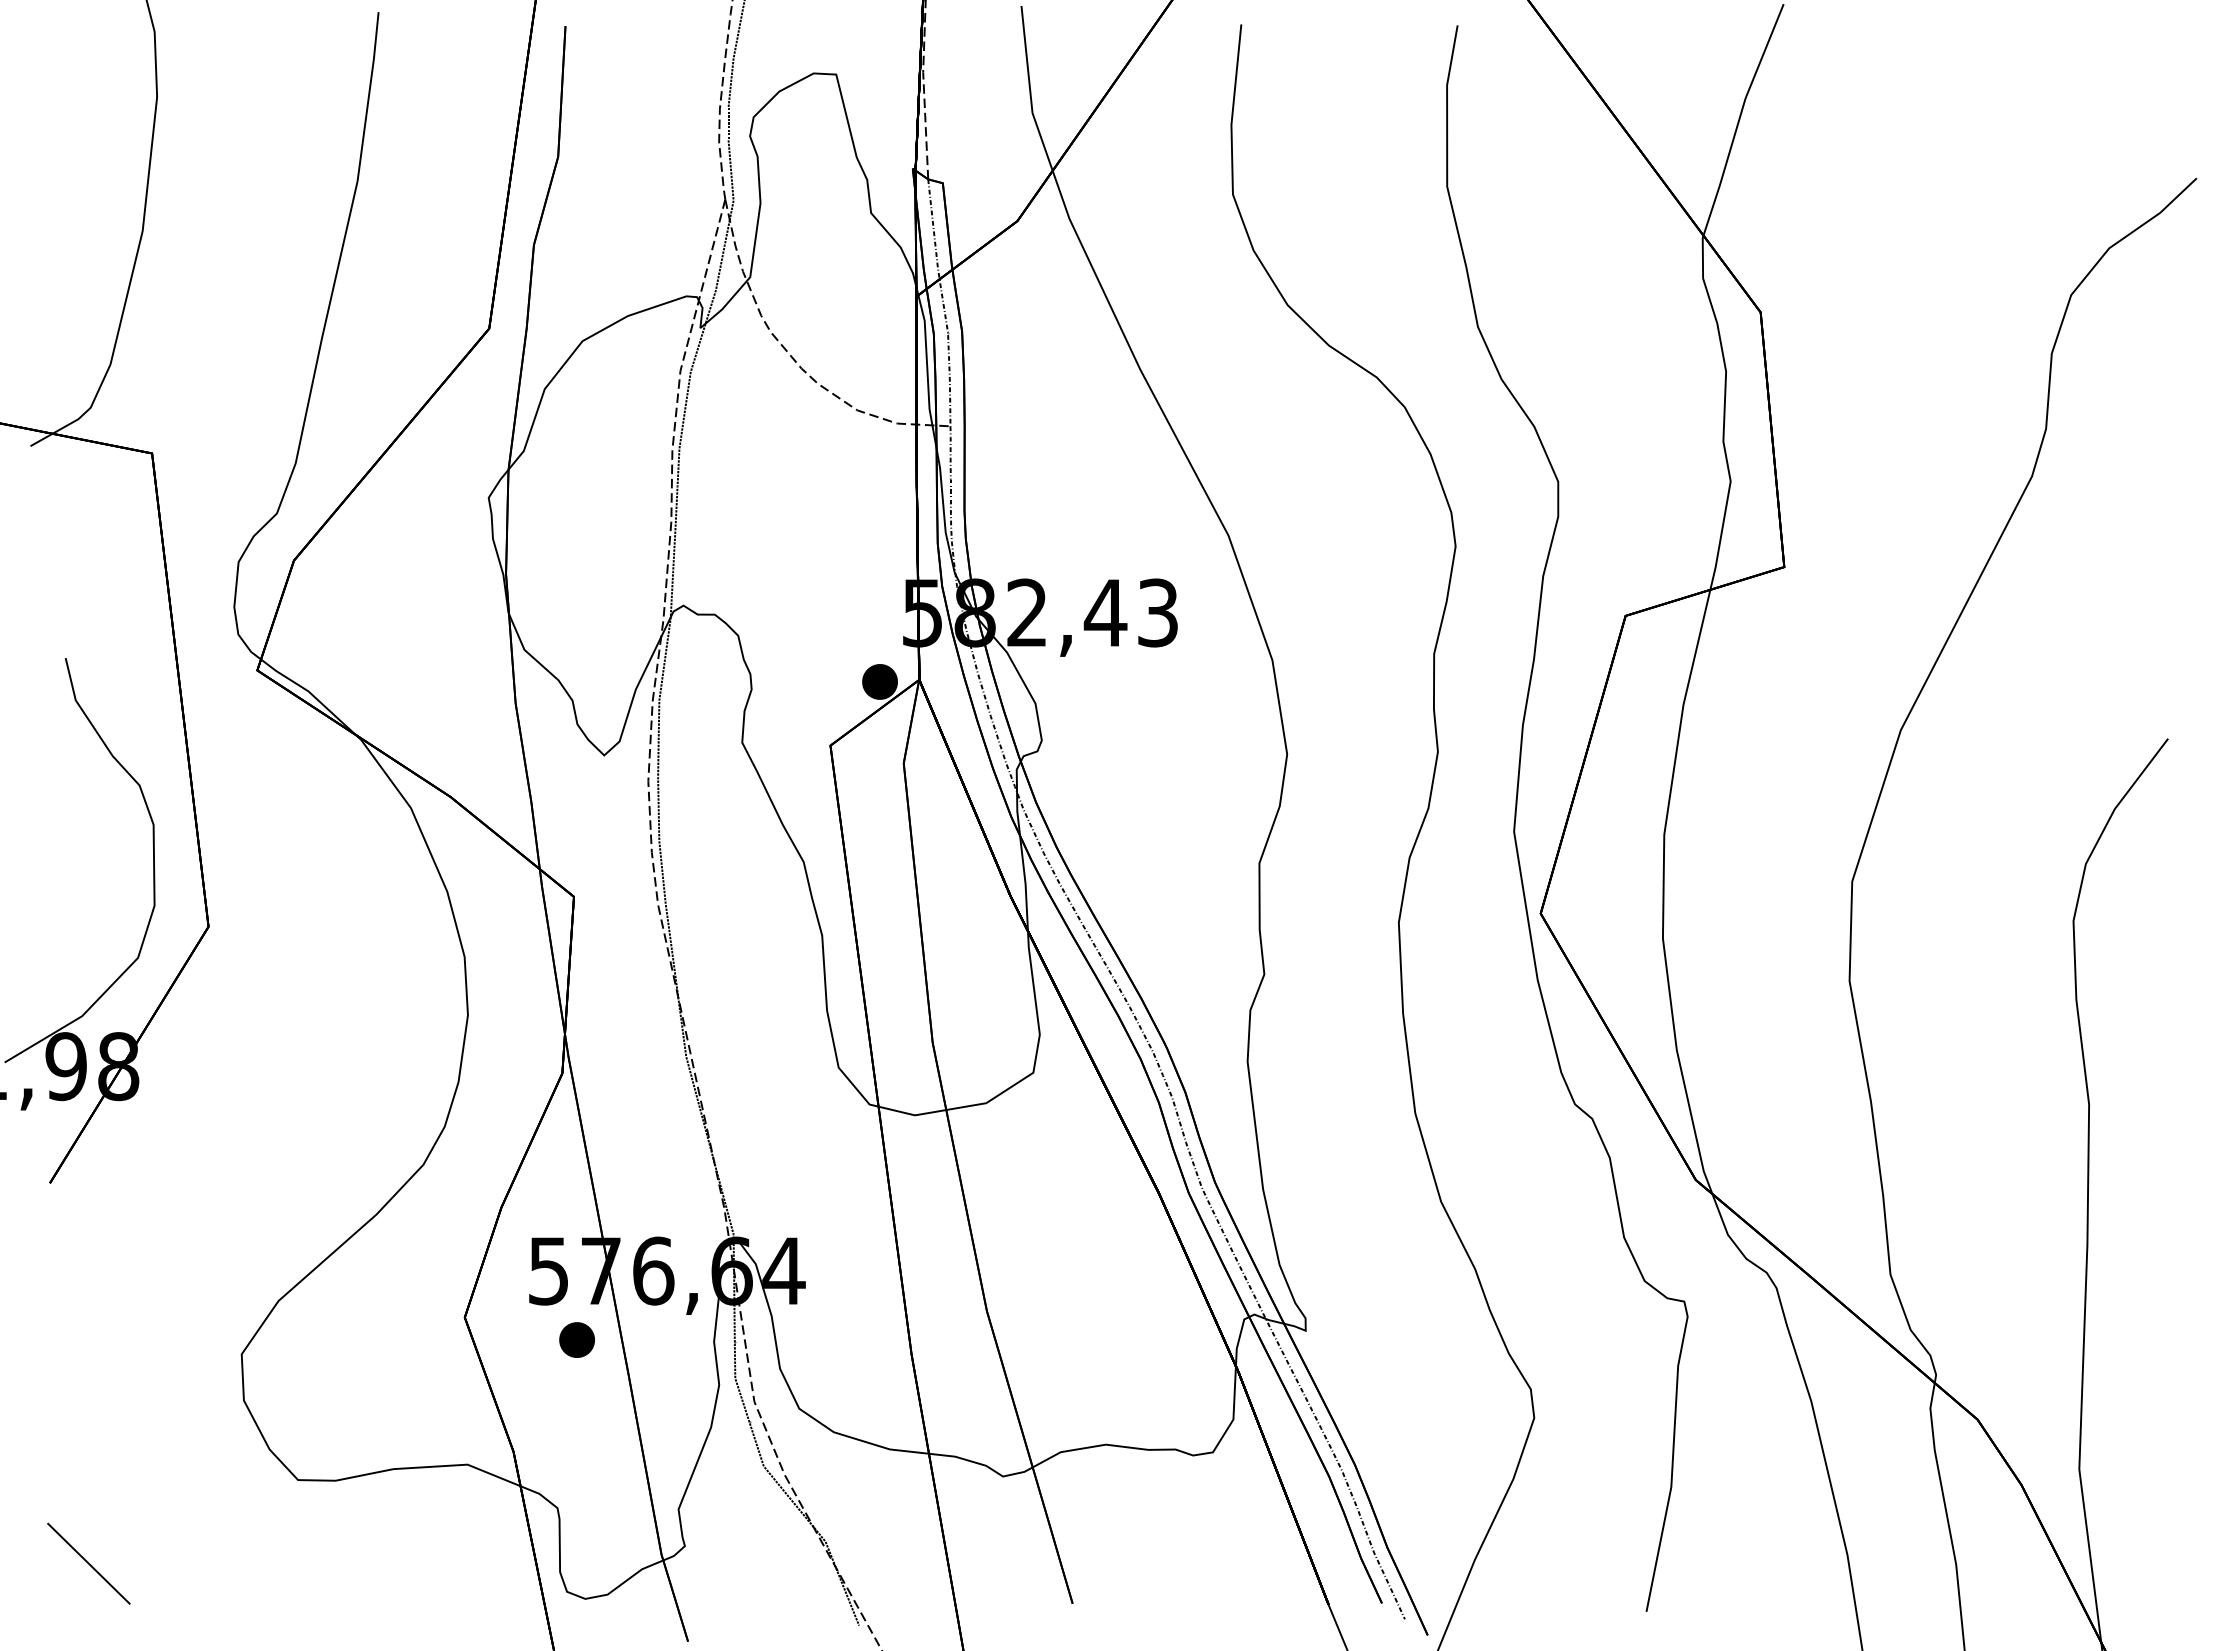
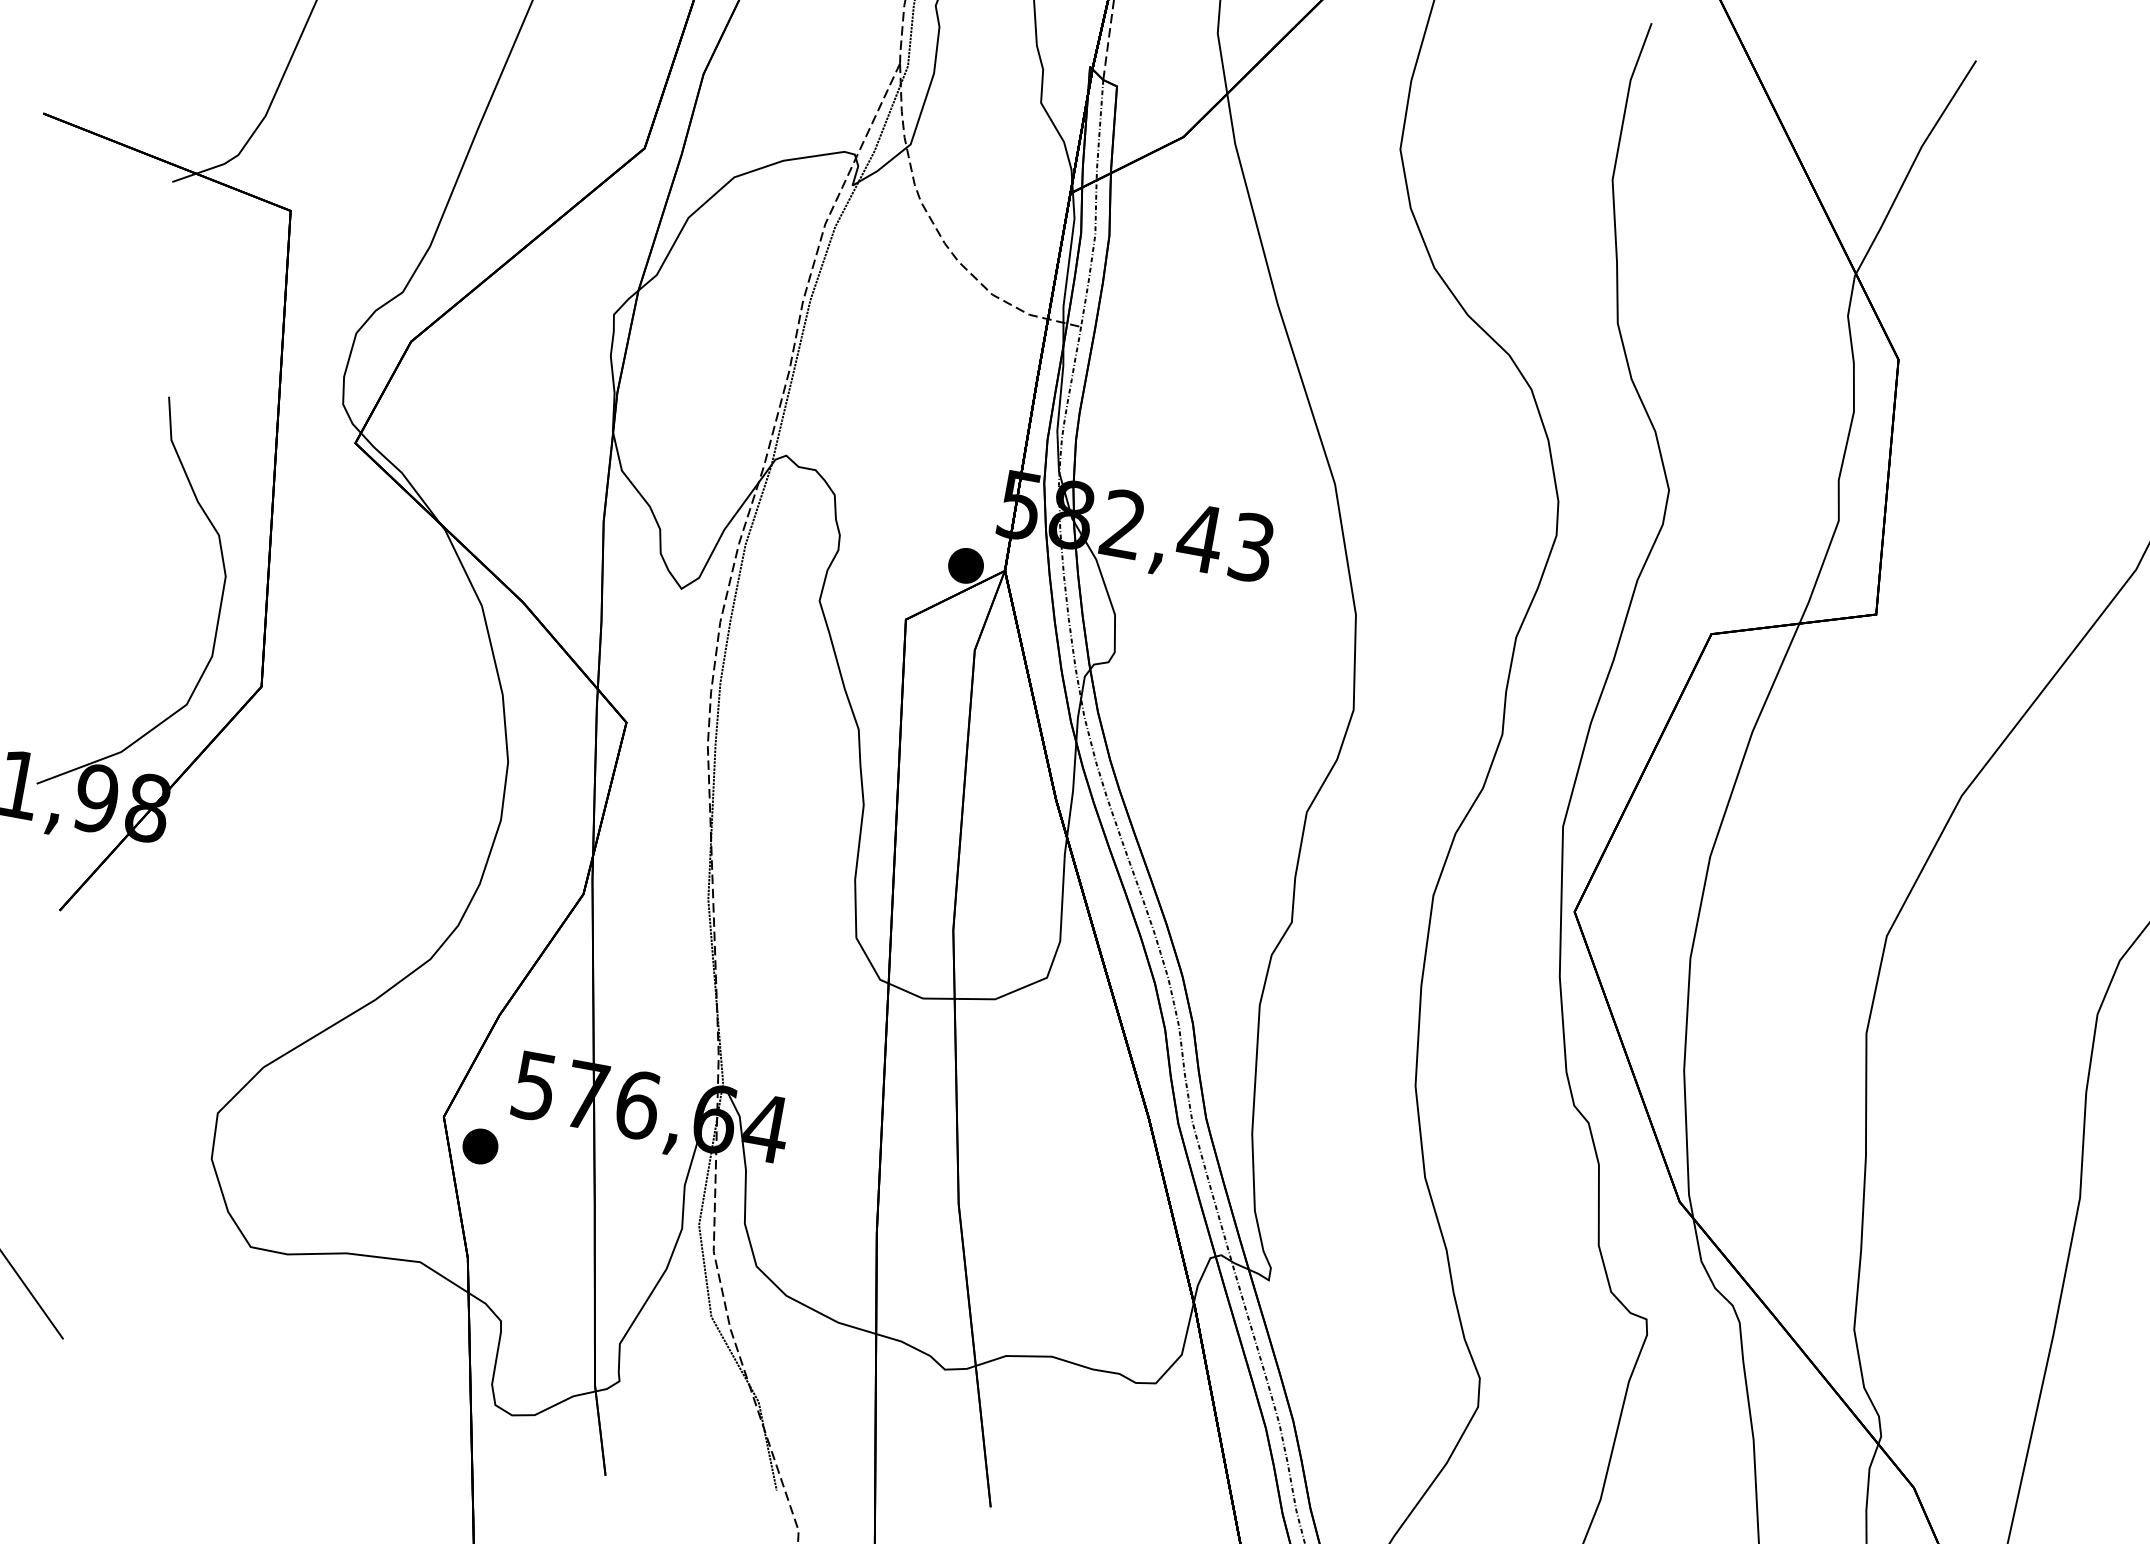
part: (576, 1339) -> (479, 1145), moved

